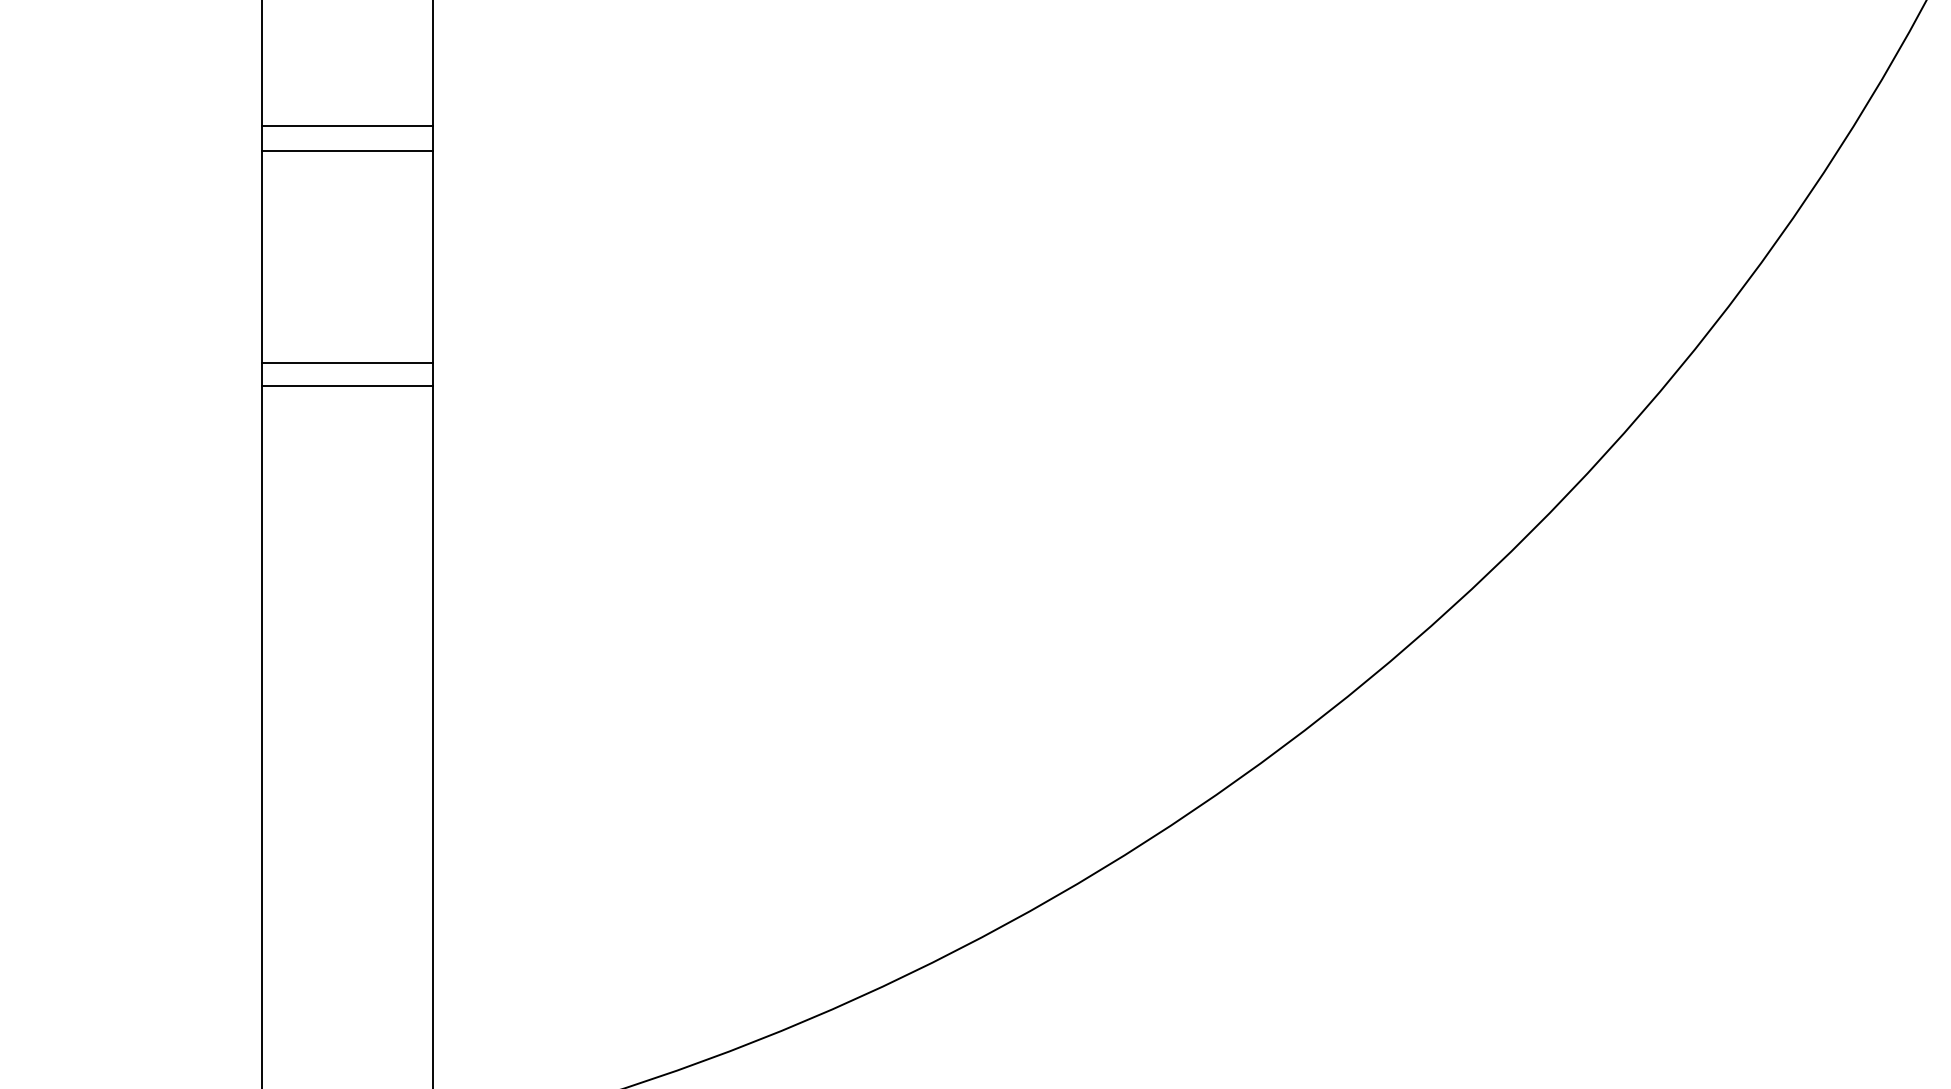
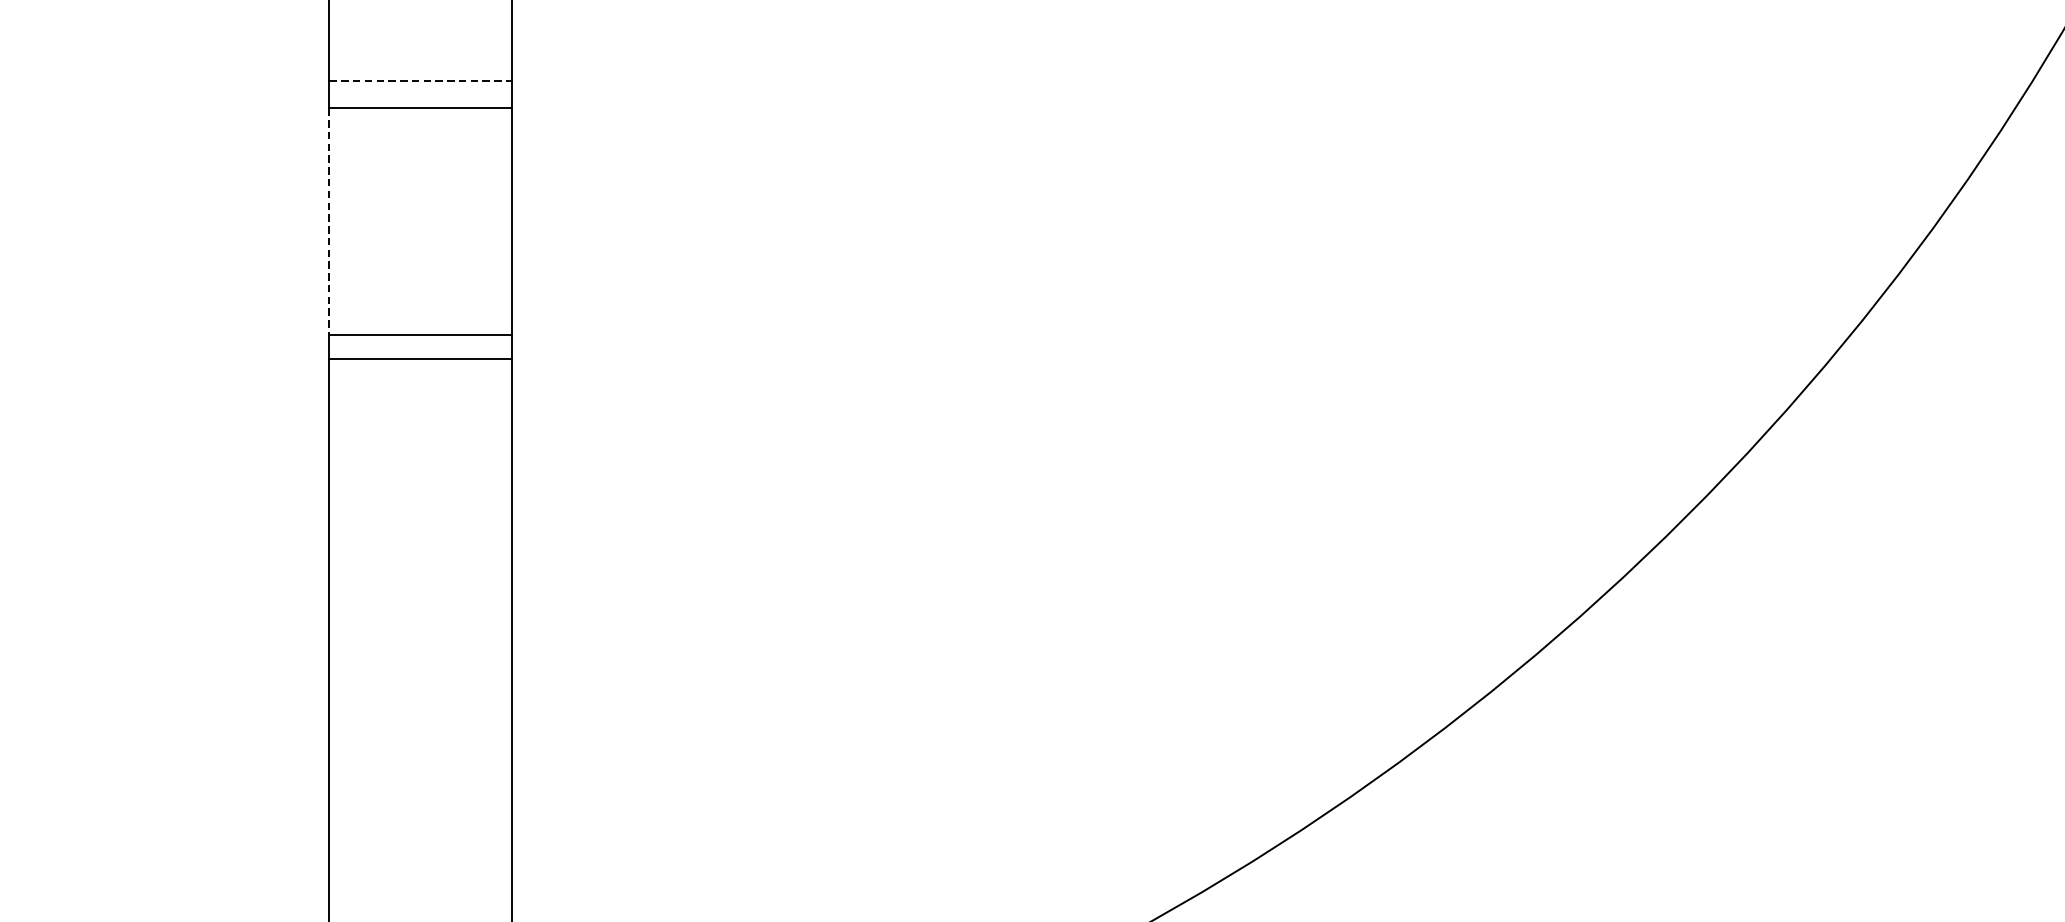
line: (348, 125) -> (421, 80), solid -> dashed
line: (262, 256) -> (329, 221), solid -> dashed

